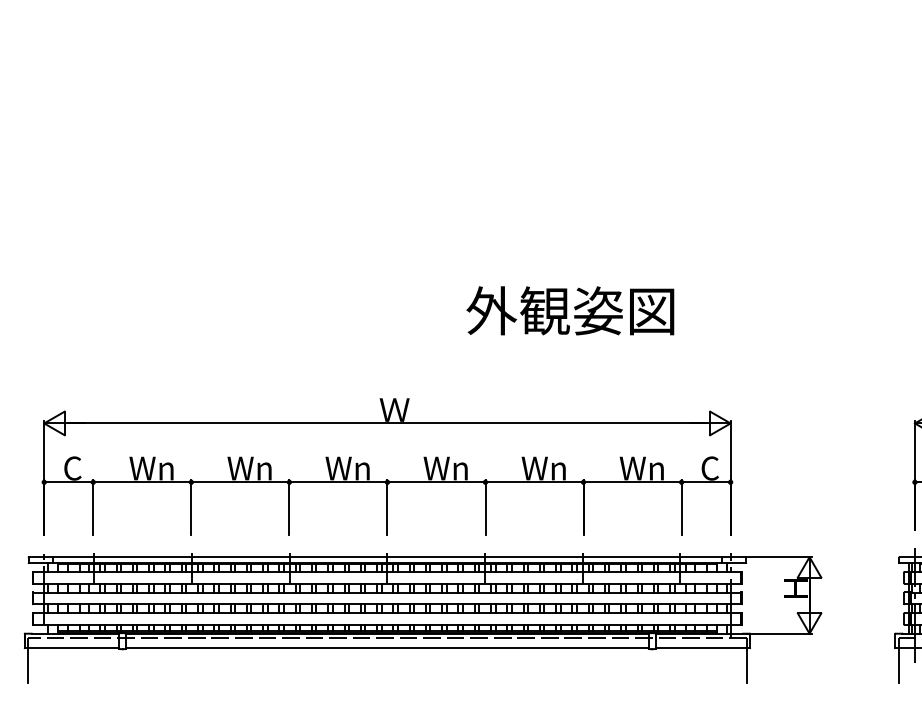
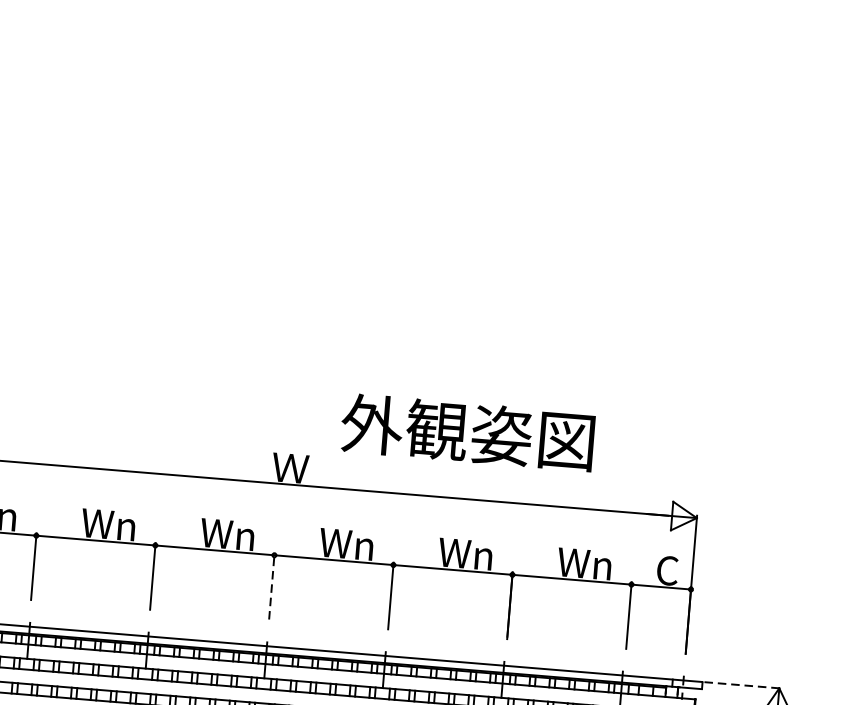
text: (570, 310) -> (467, 432), moved
line: (387, 507) -> (271, 585), solid -> dashed
line: (779, 557) -> (742, 685), solid -> dashed

